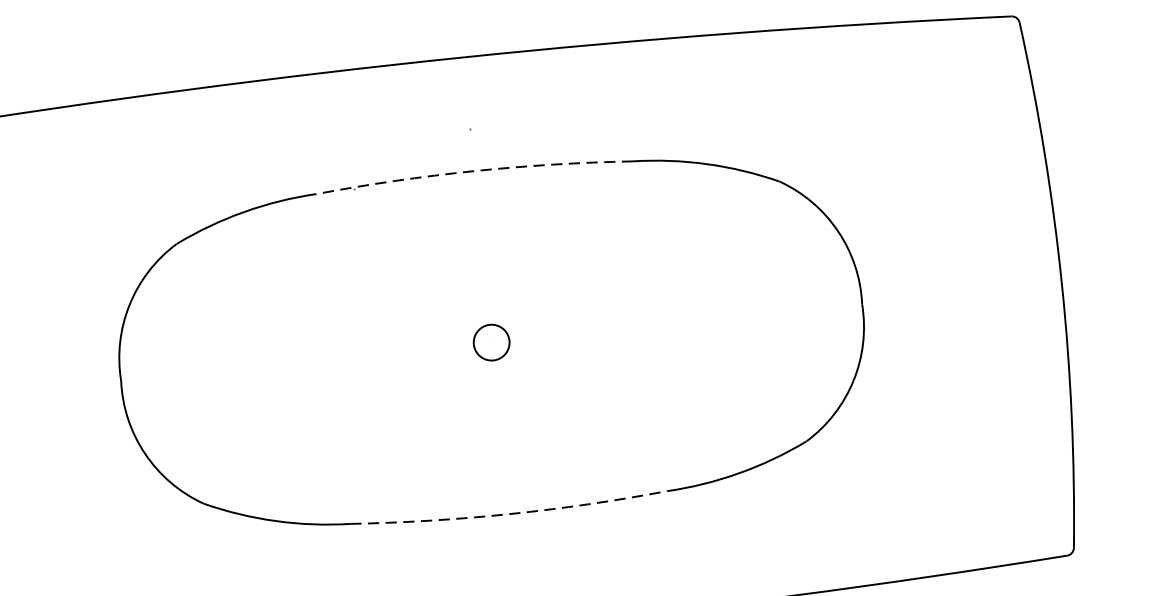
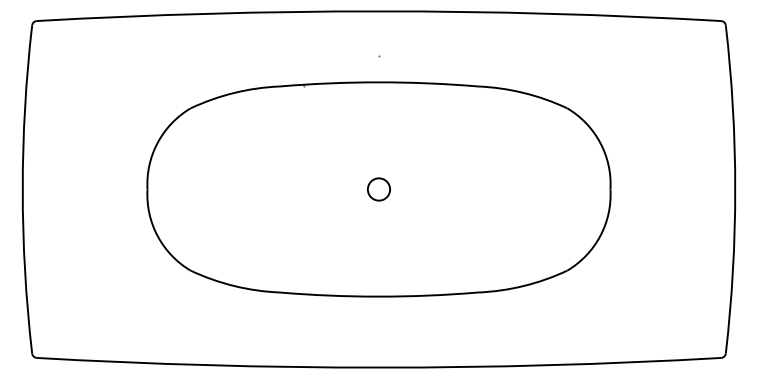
arc: (473, 171) -> (378, 82), dashed -> solid
arc: (508, 513) -> (378, 296), dashed -> solid

